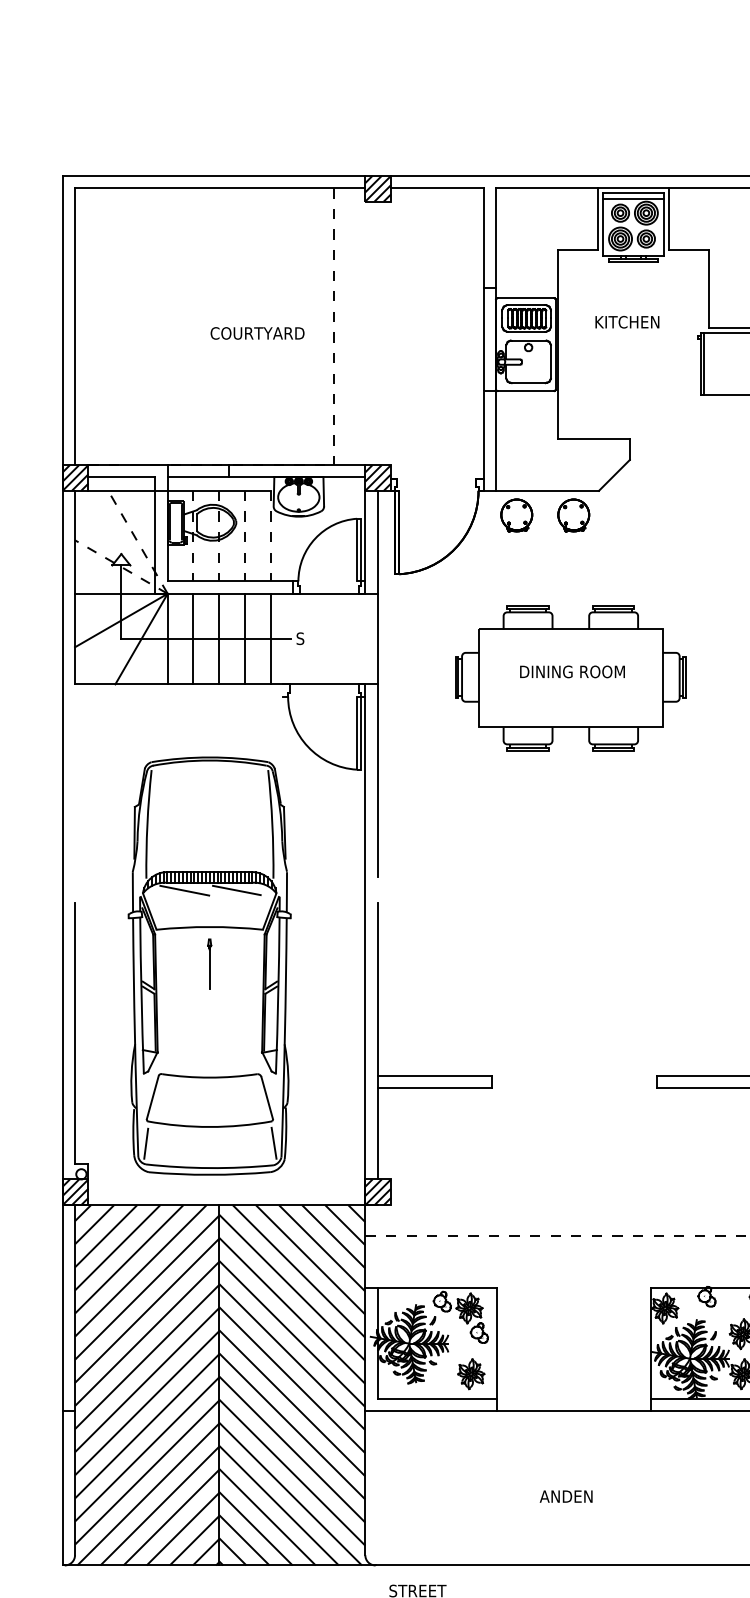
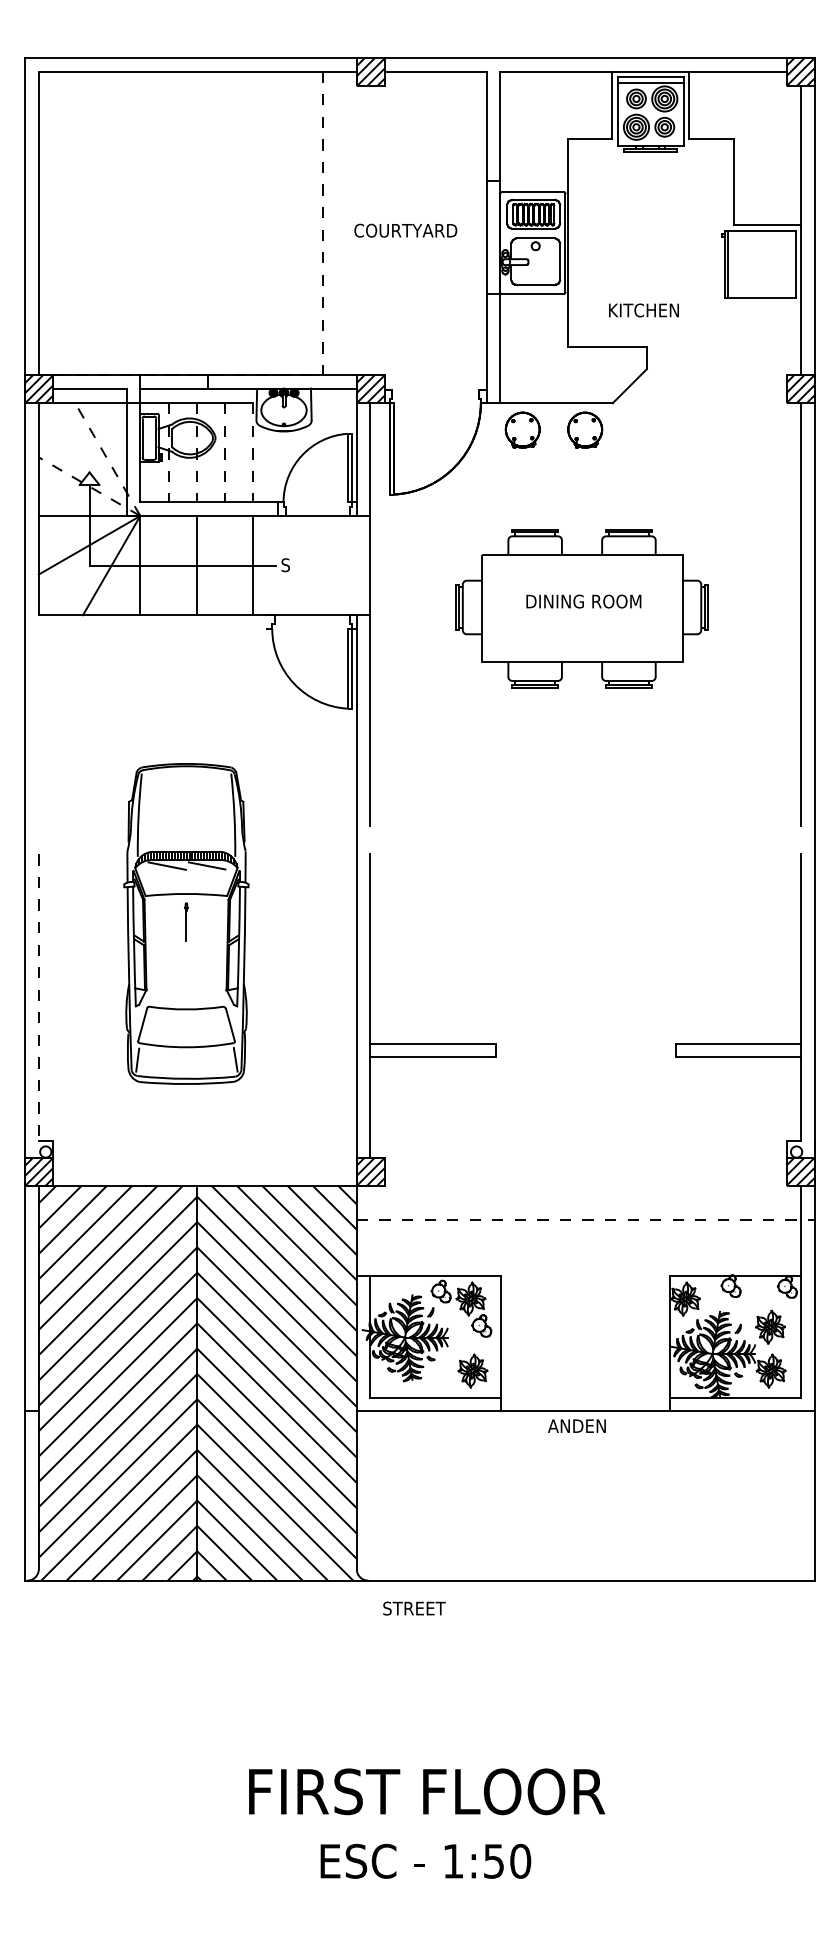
text: (626, 322) -> (643, 310), moved
text: (257, 333) -> (405, 230), moved
line: (193, 638) -> (168, 565), removed
line: (244, 638) -> (224, 565), removed
part: (209, 965) -> (186, 923), size x0.7
line: (74, 1034) -> (38, 998), solid -> dashed
text: (565, 1496) -> (576, 1425), moved

